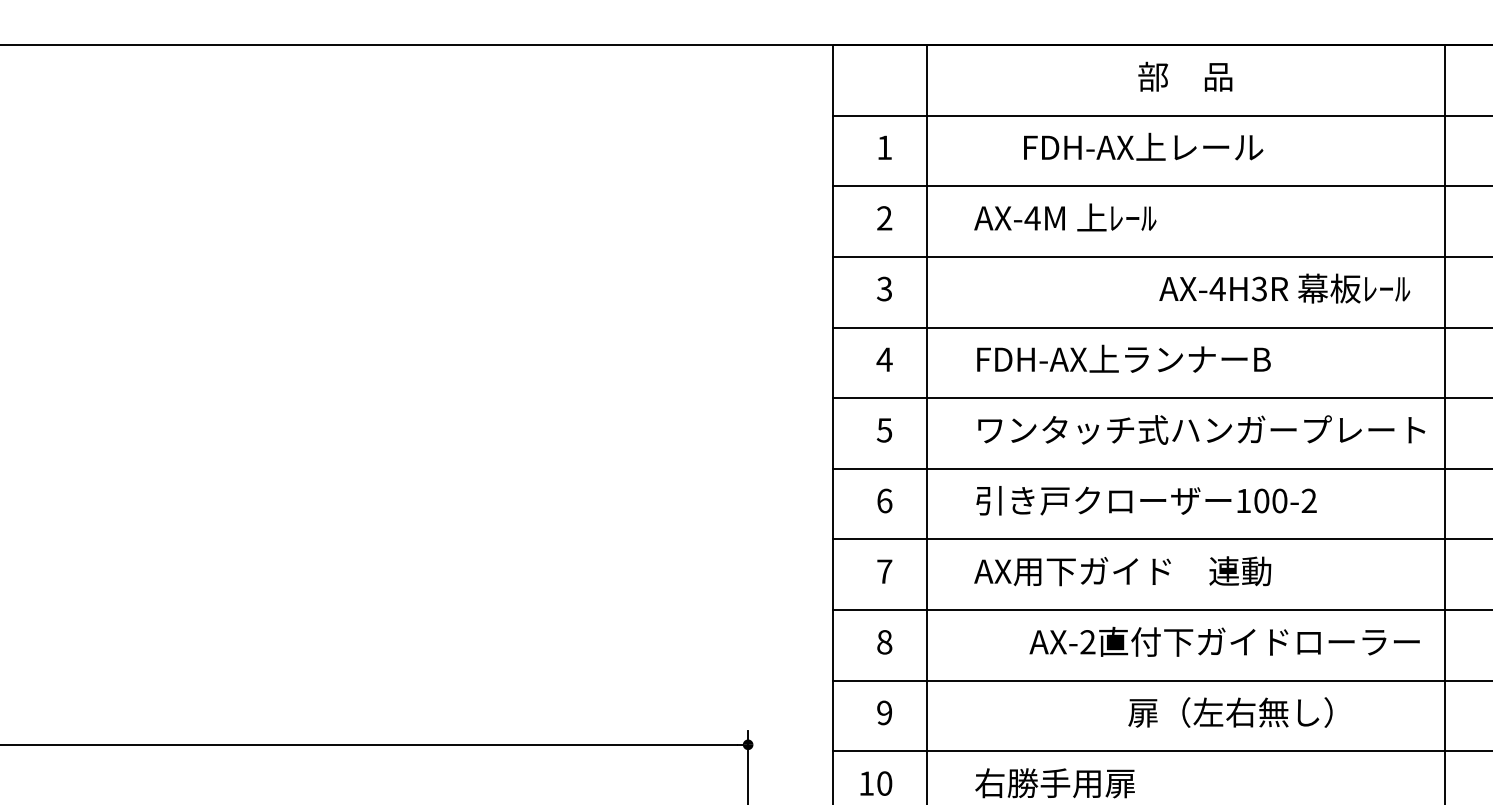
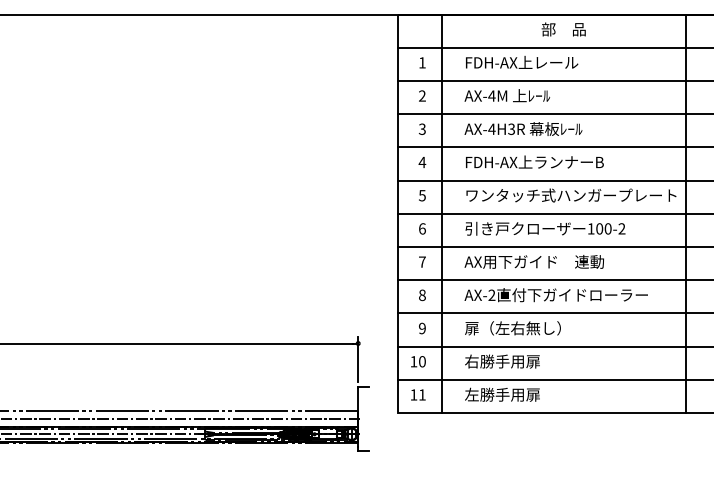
text: (1144, 146) -> (522, 62), moved
text: (1284, 287) -> (523, 128), moved
text: (1223, 642) -> (555, 295), moved
text: (1229, 712) -> (512, 328), moved

